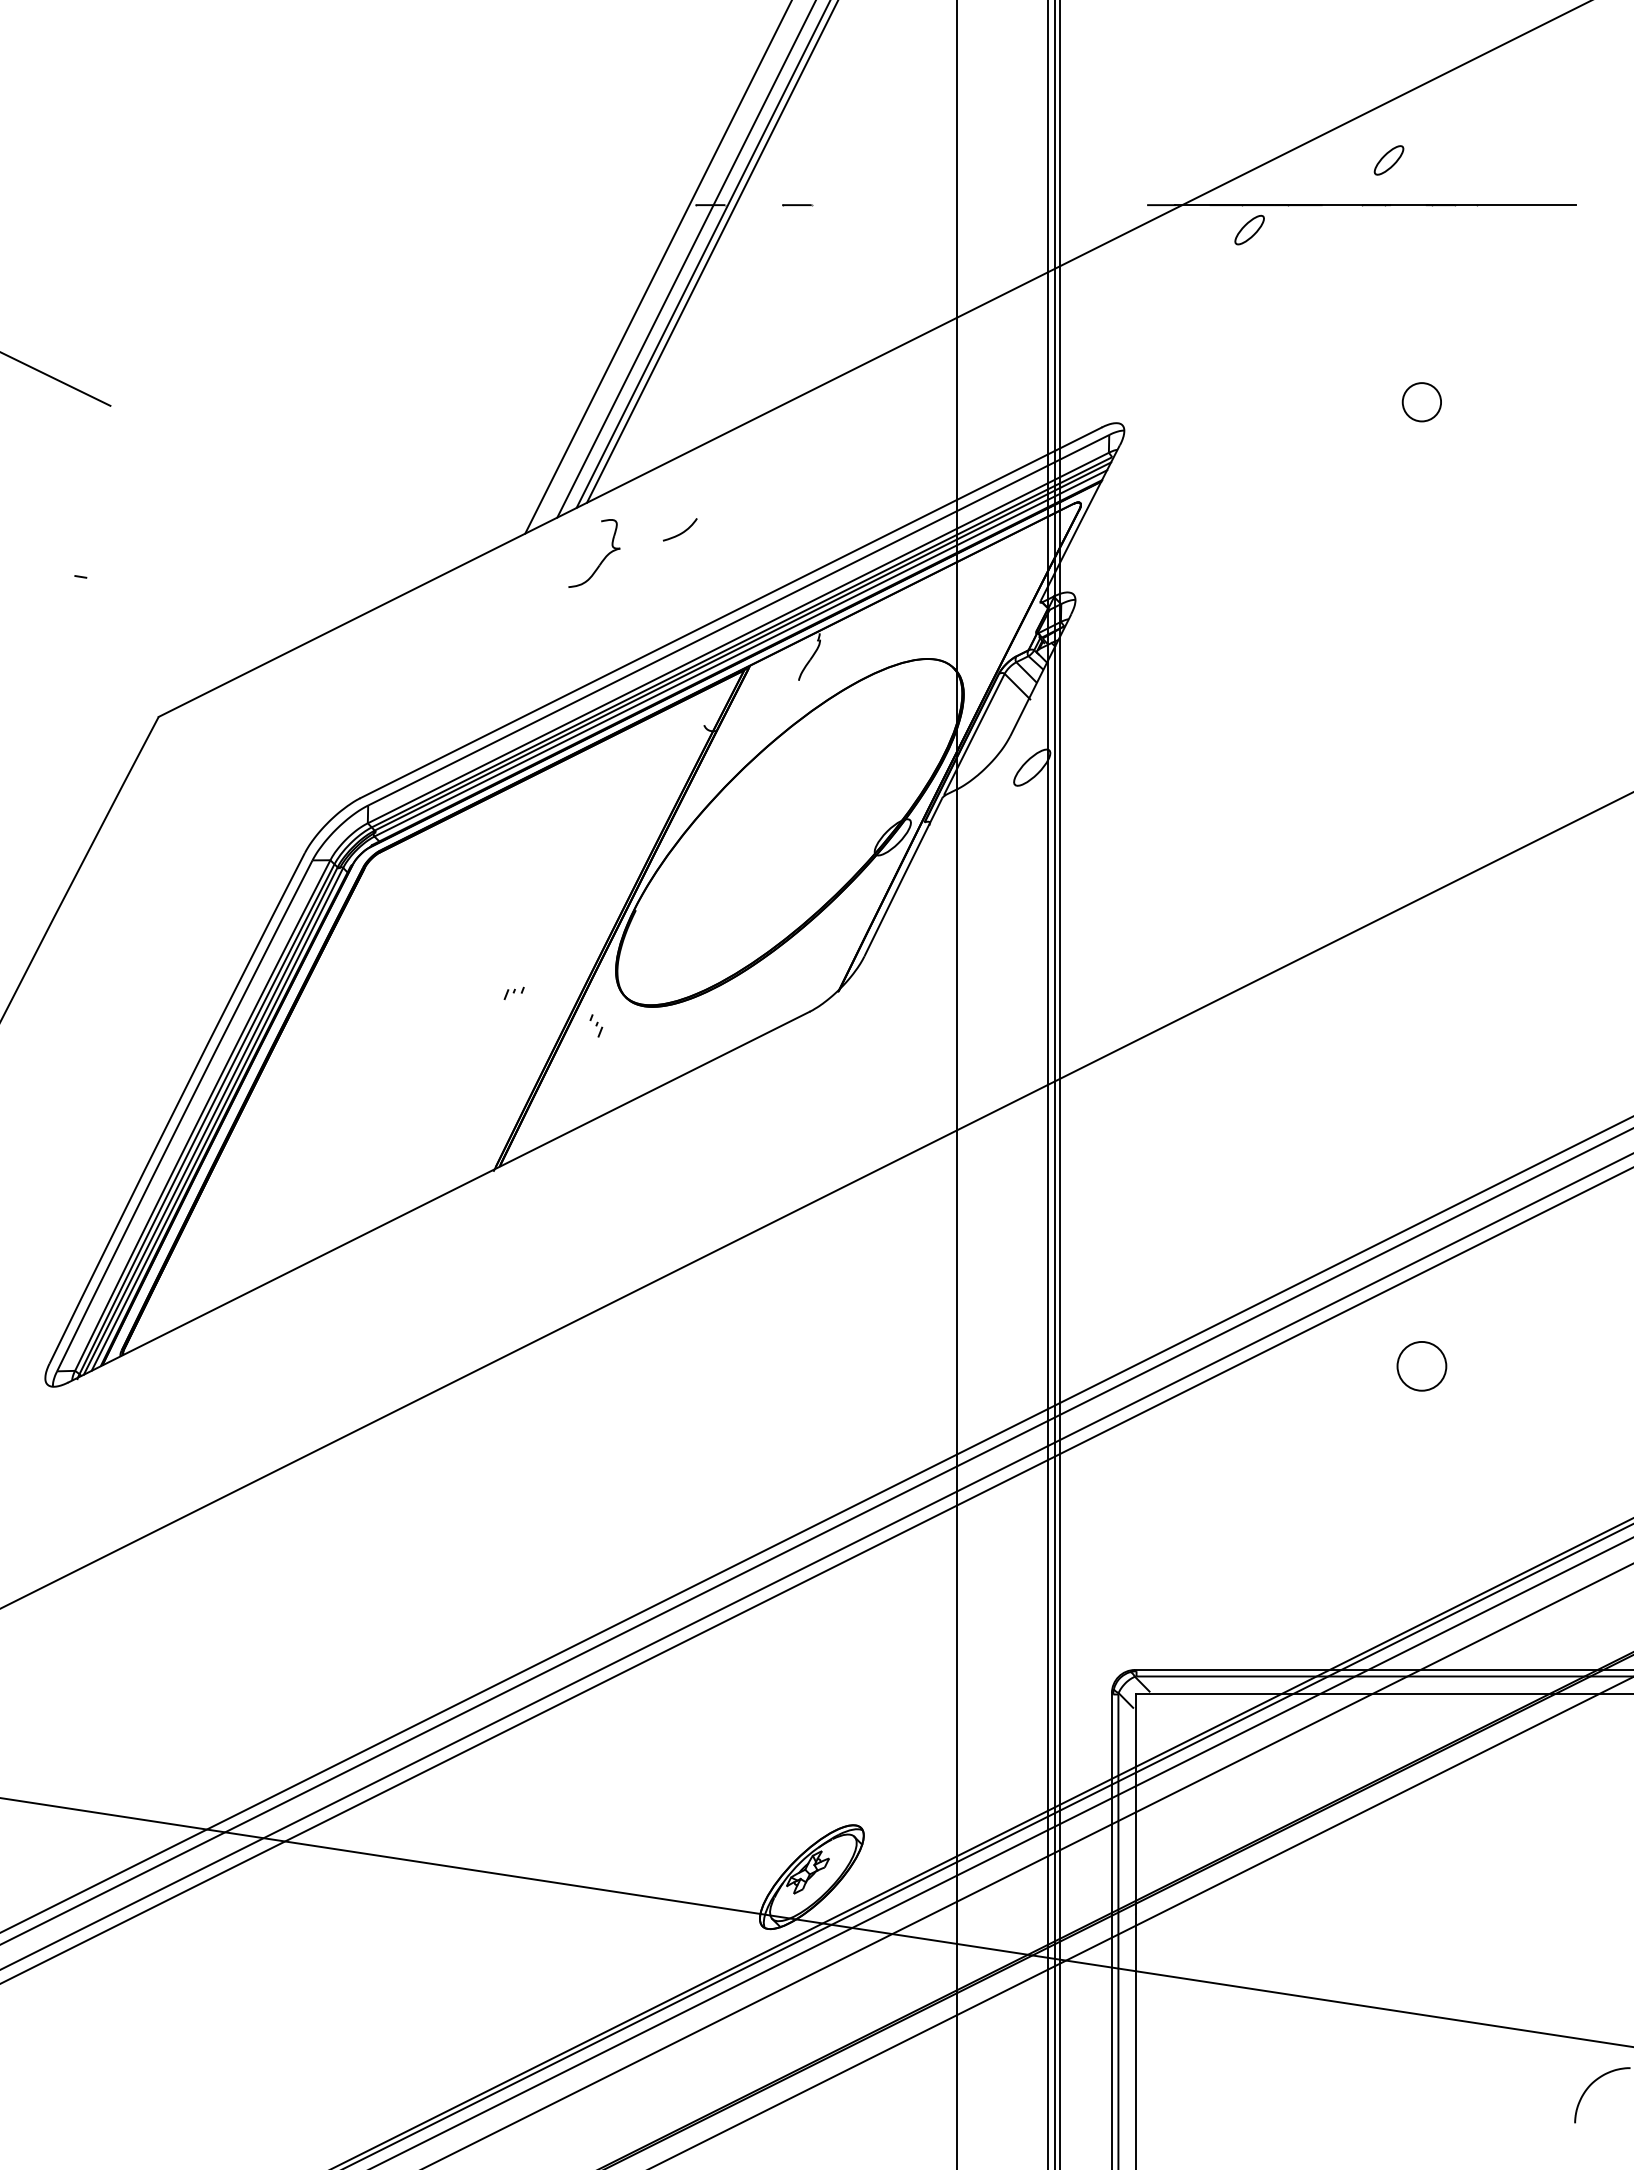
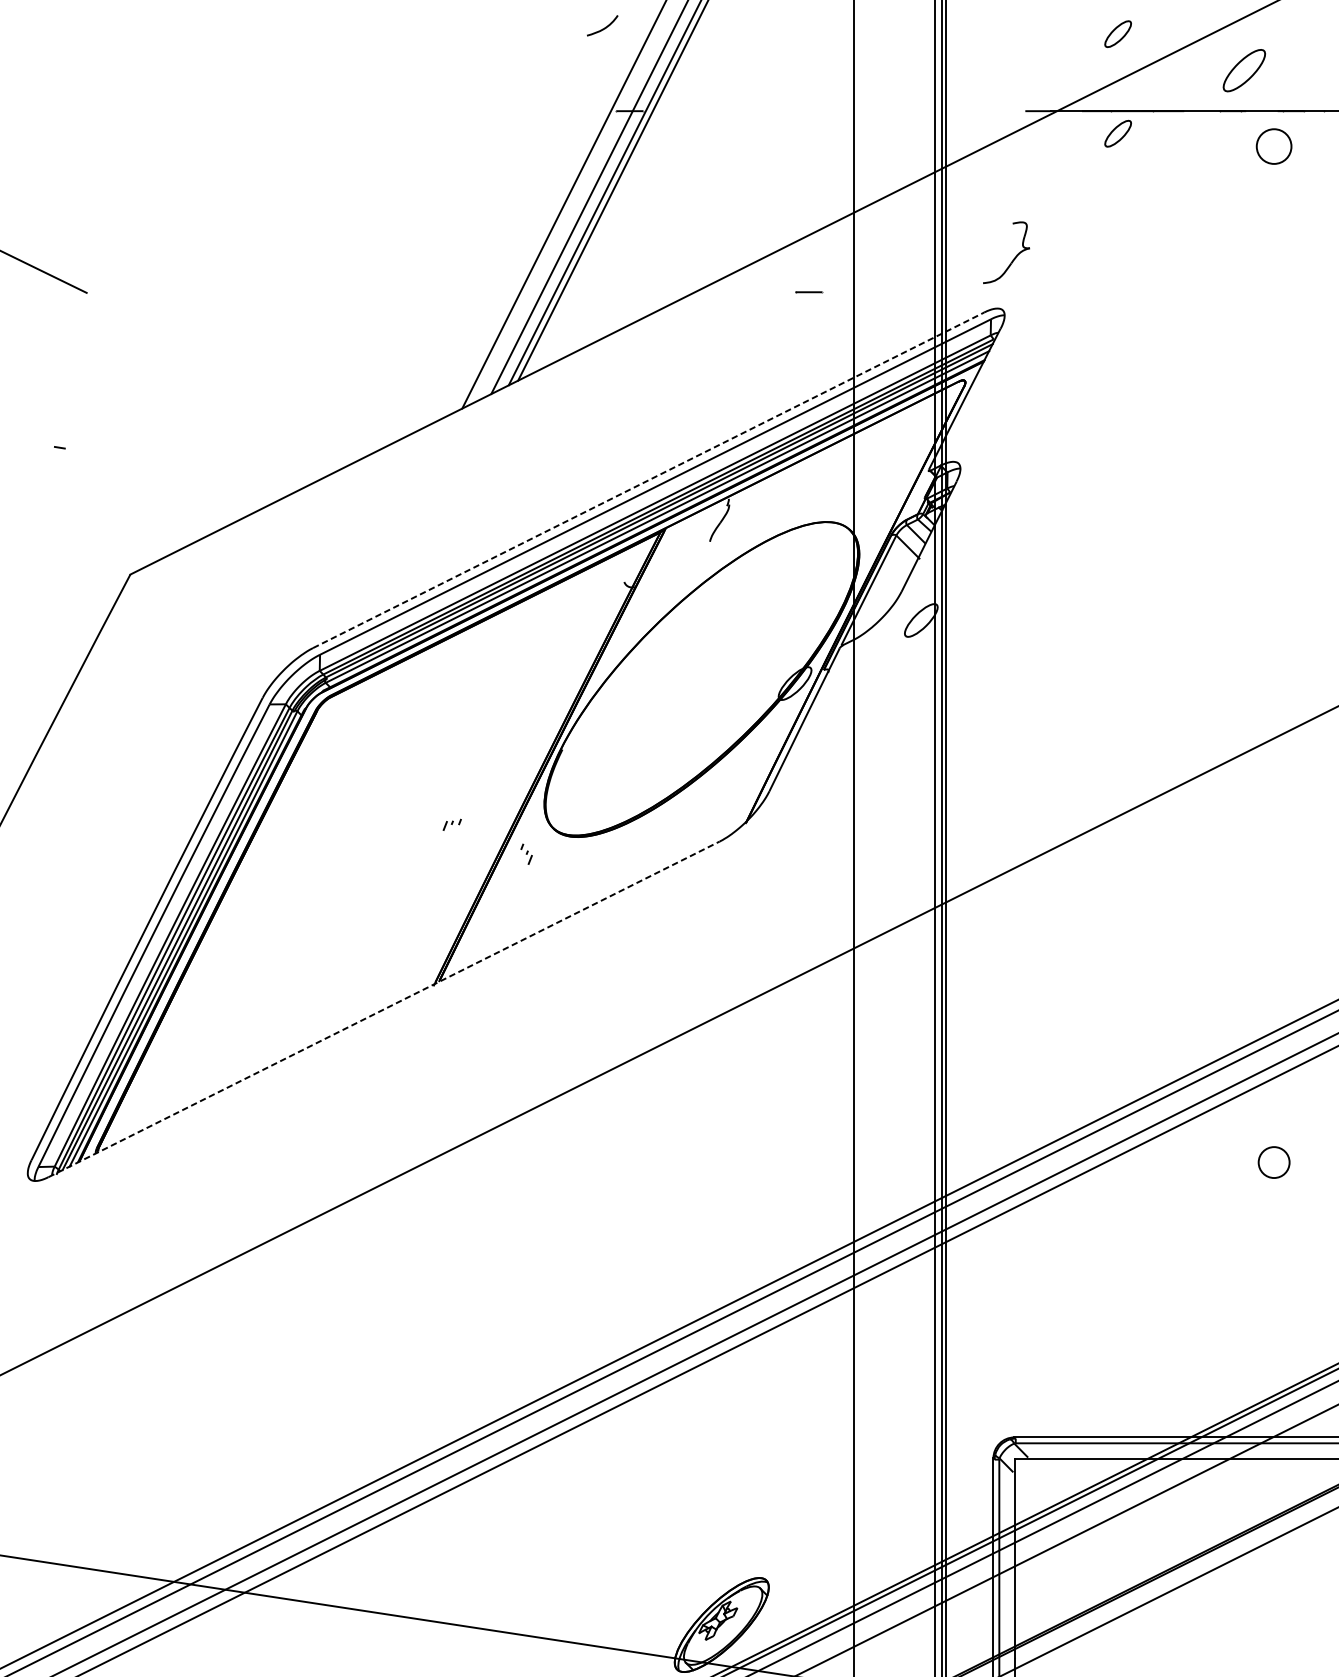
part: (1249, 119) -> (1118, 33), added
part: (1388, 160) -> (1243, 70), size x1.6
line: (797, 205) -> (809, 292), moved
circle: (1421, 402) -> (1273, 146), moved
curve: (682, 531) -> (604, 27), moved
part: (601, 560) -> (1012, 259), moved
line: (731, 612) -> (649, 479), solid -> dashed
line: (439, 1196) -> (384, 1008), solid -> dashed
circle: (1421, 1366) -> (1273, 1162), size x0.7

